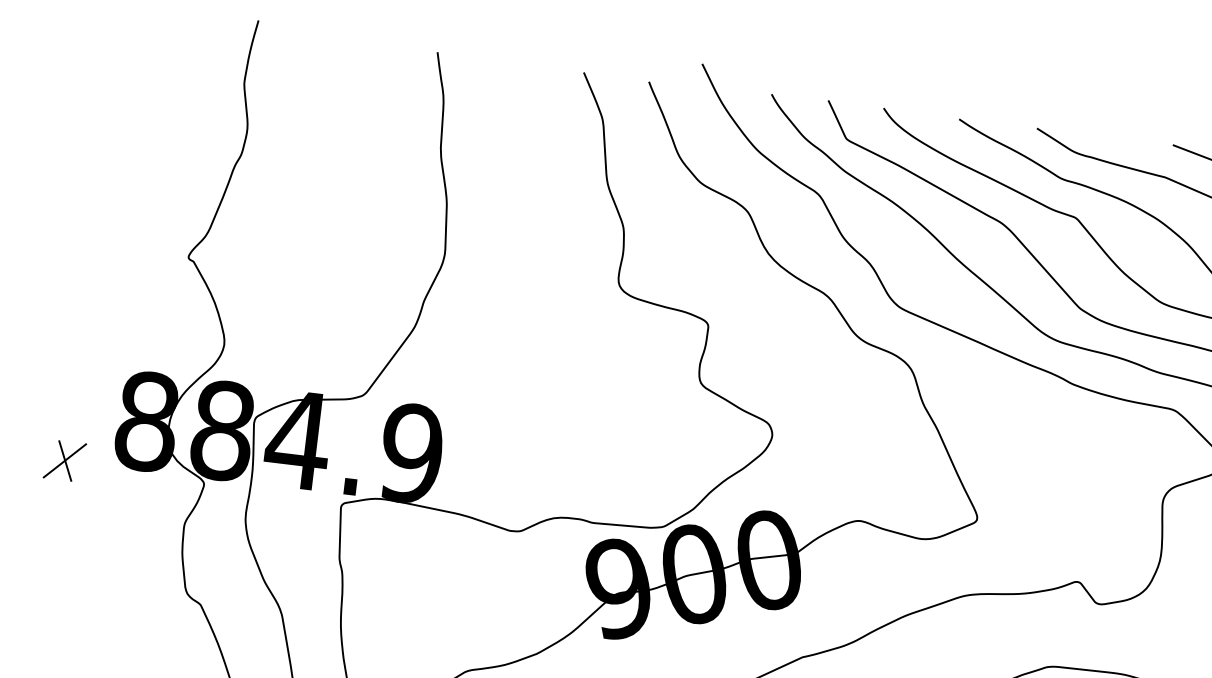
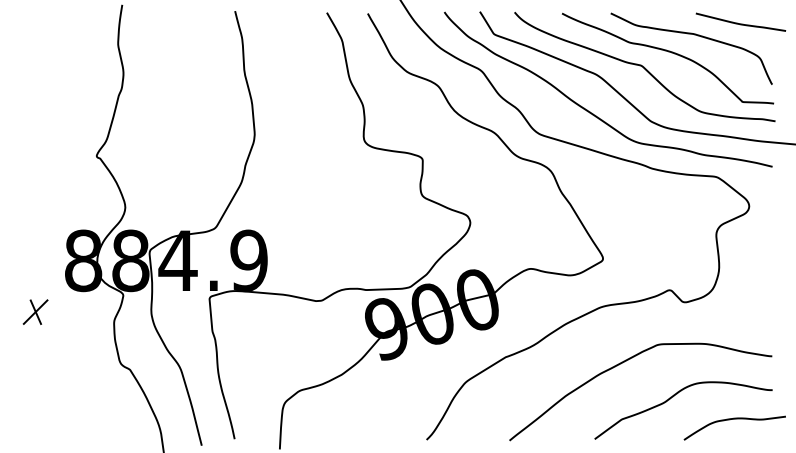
part: (64, 459) -> (35, 311), moved

